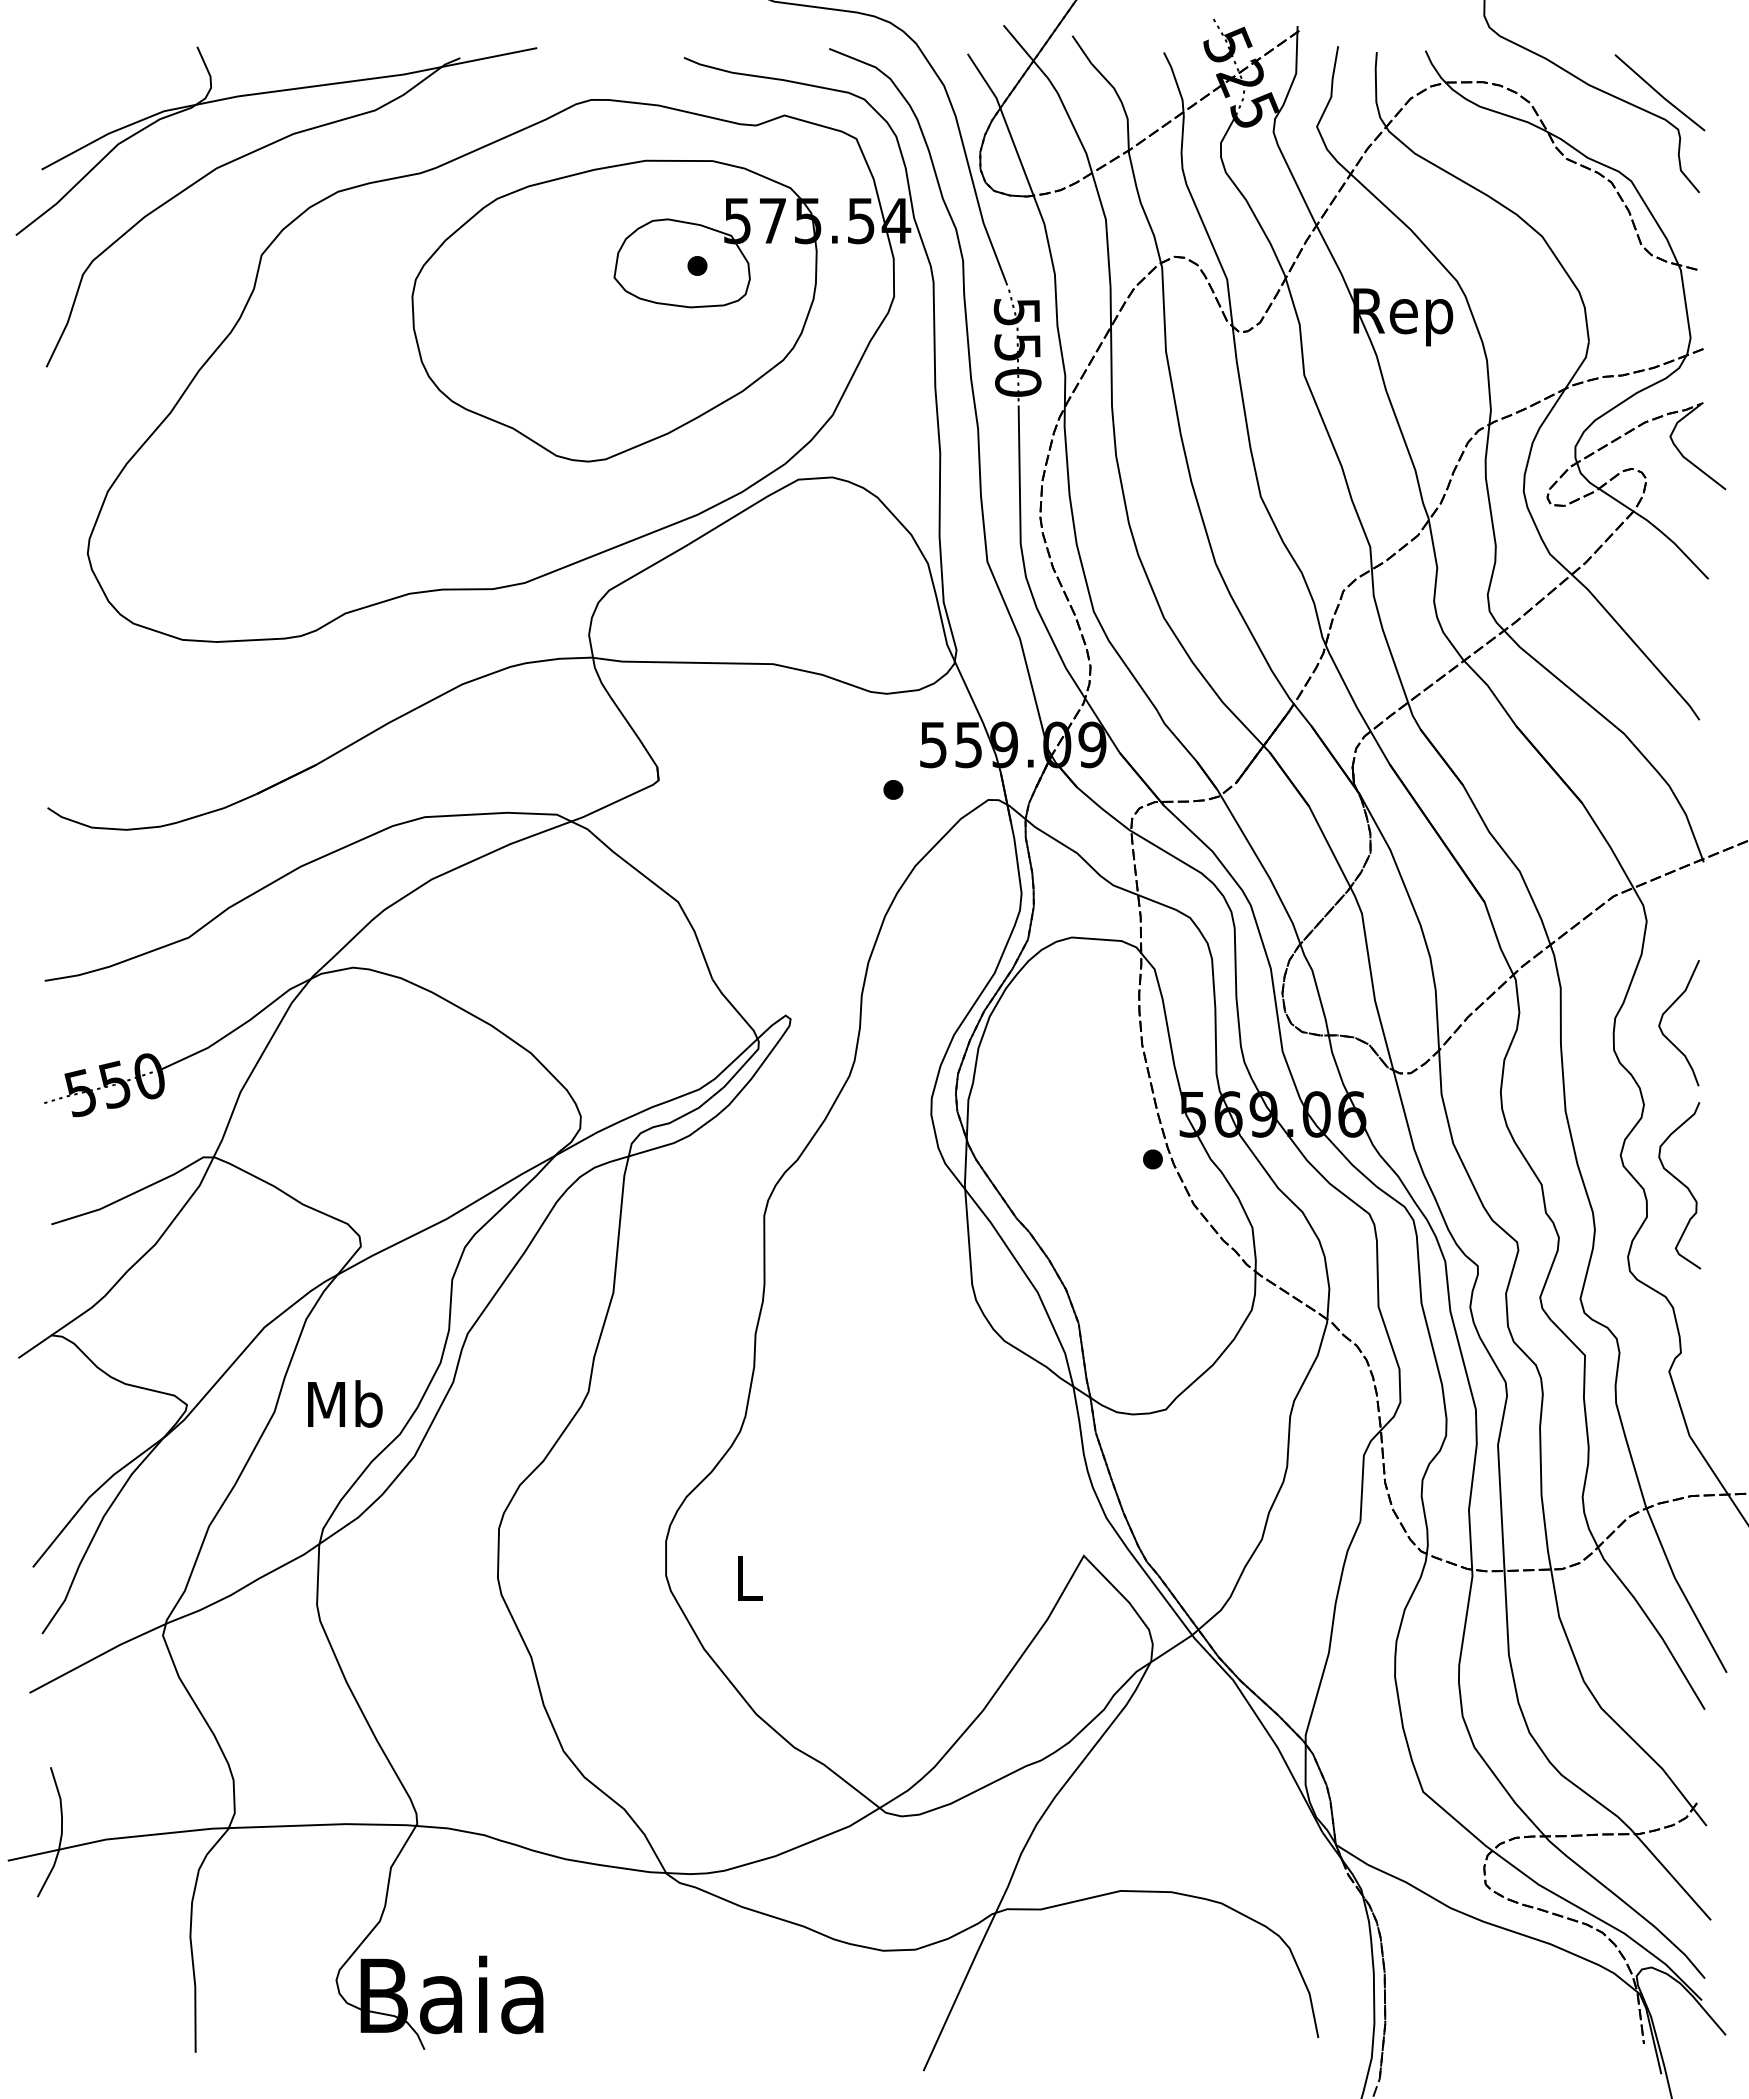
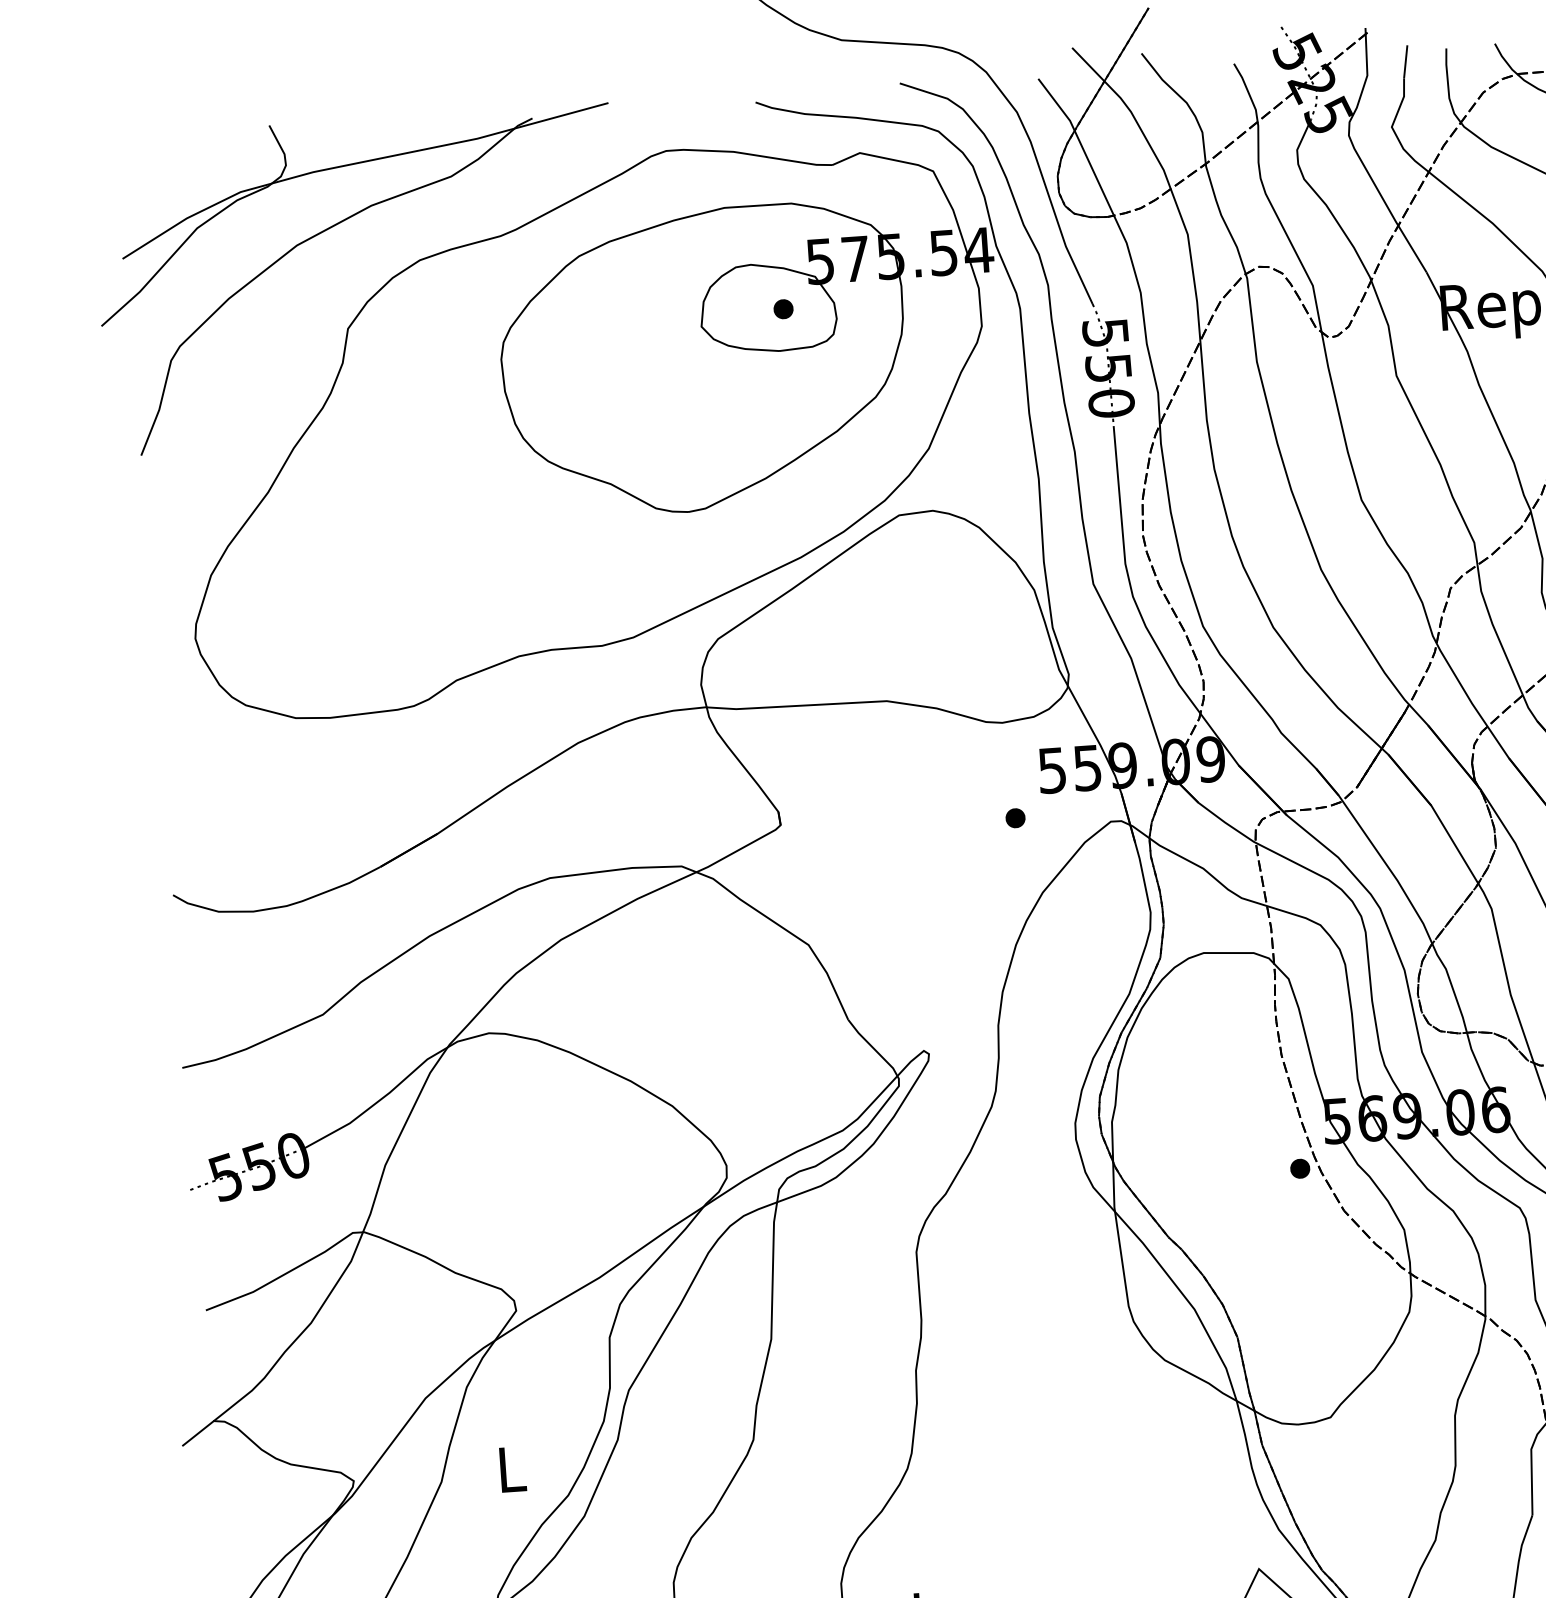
text: (345, 1403) -> (511, 1468), Mb -> L

